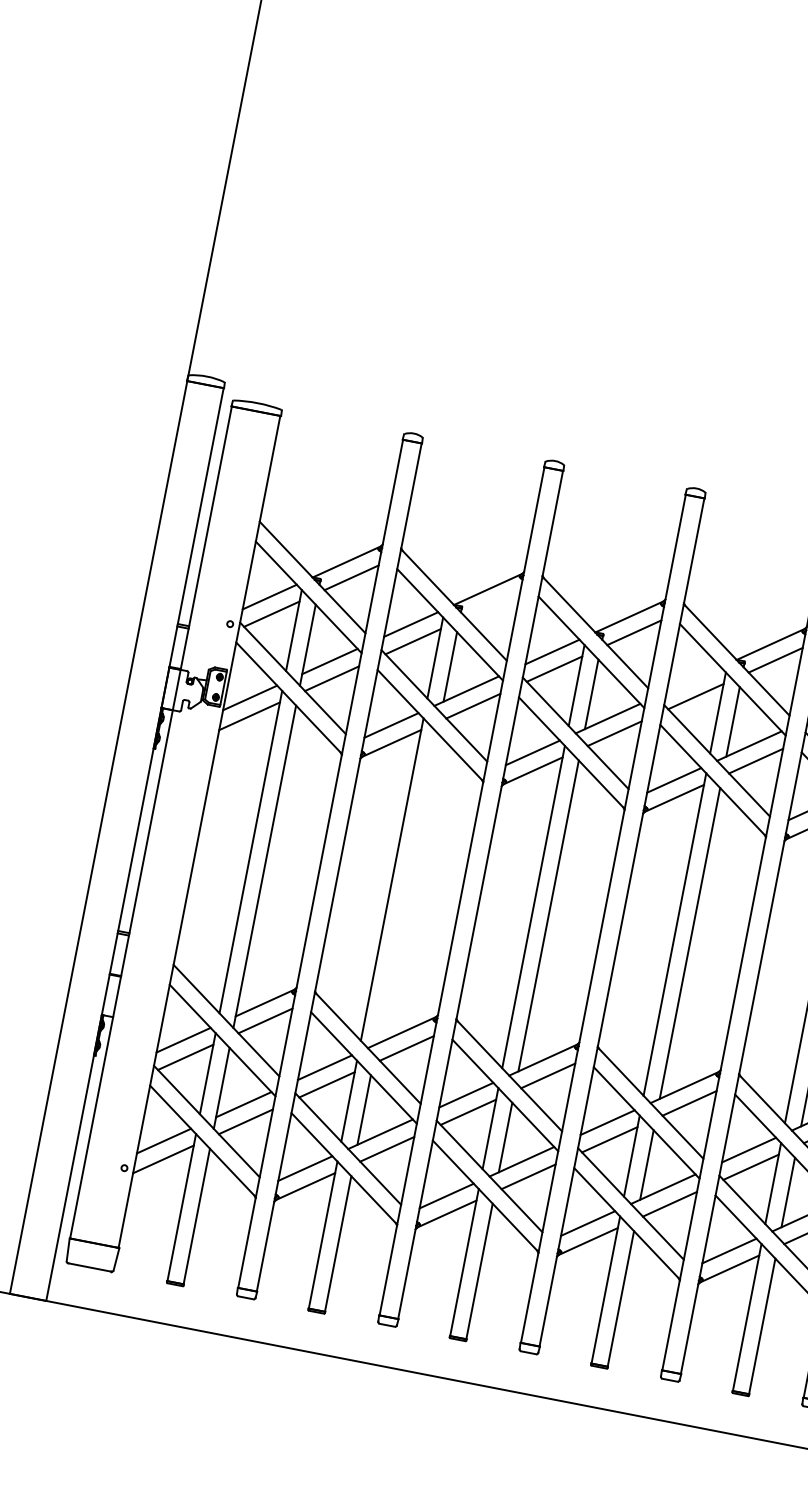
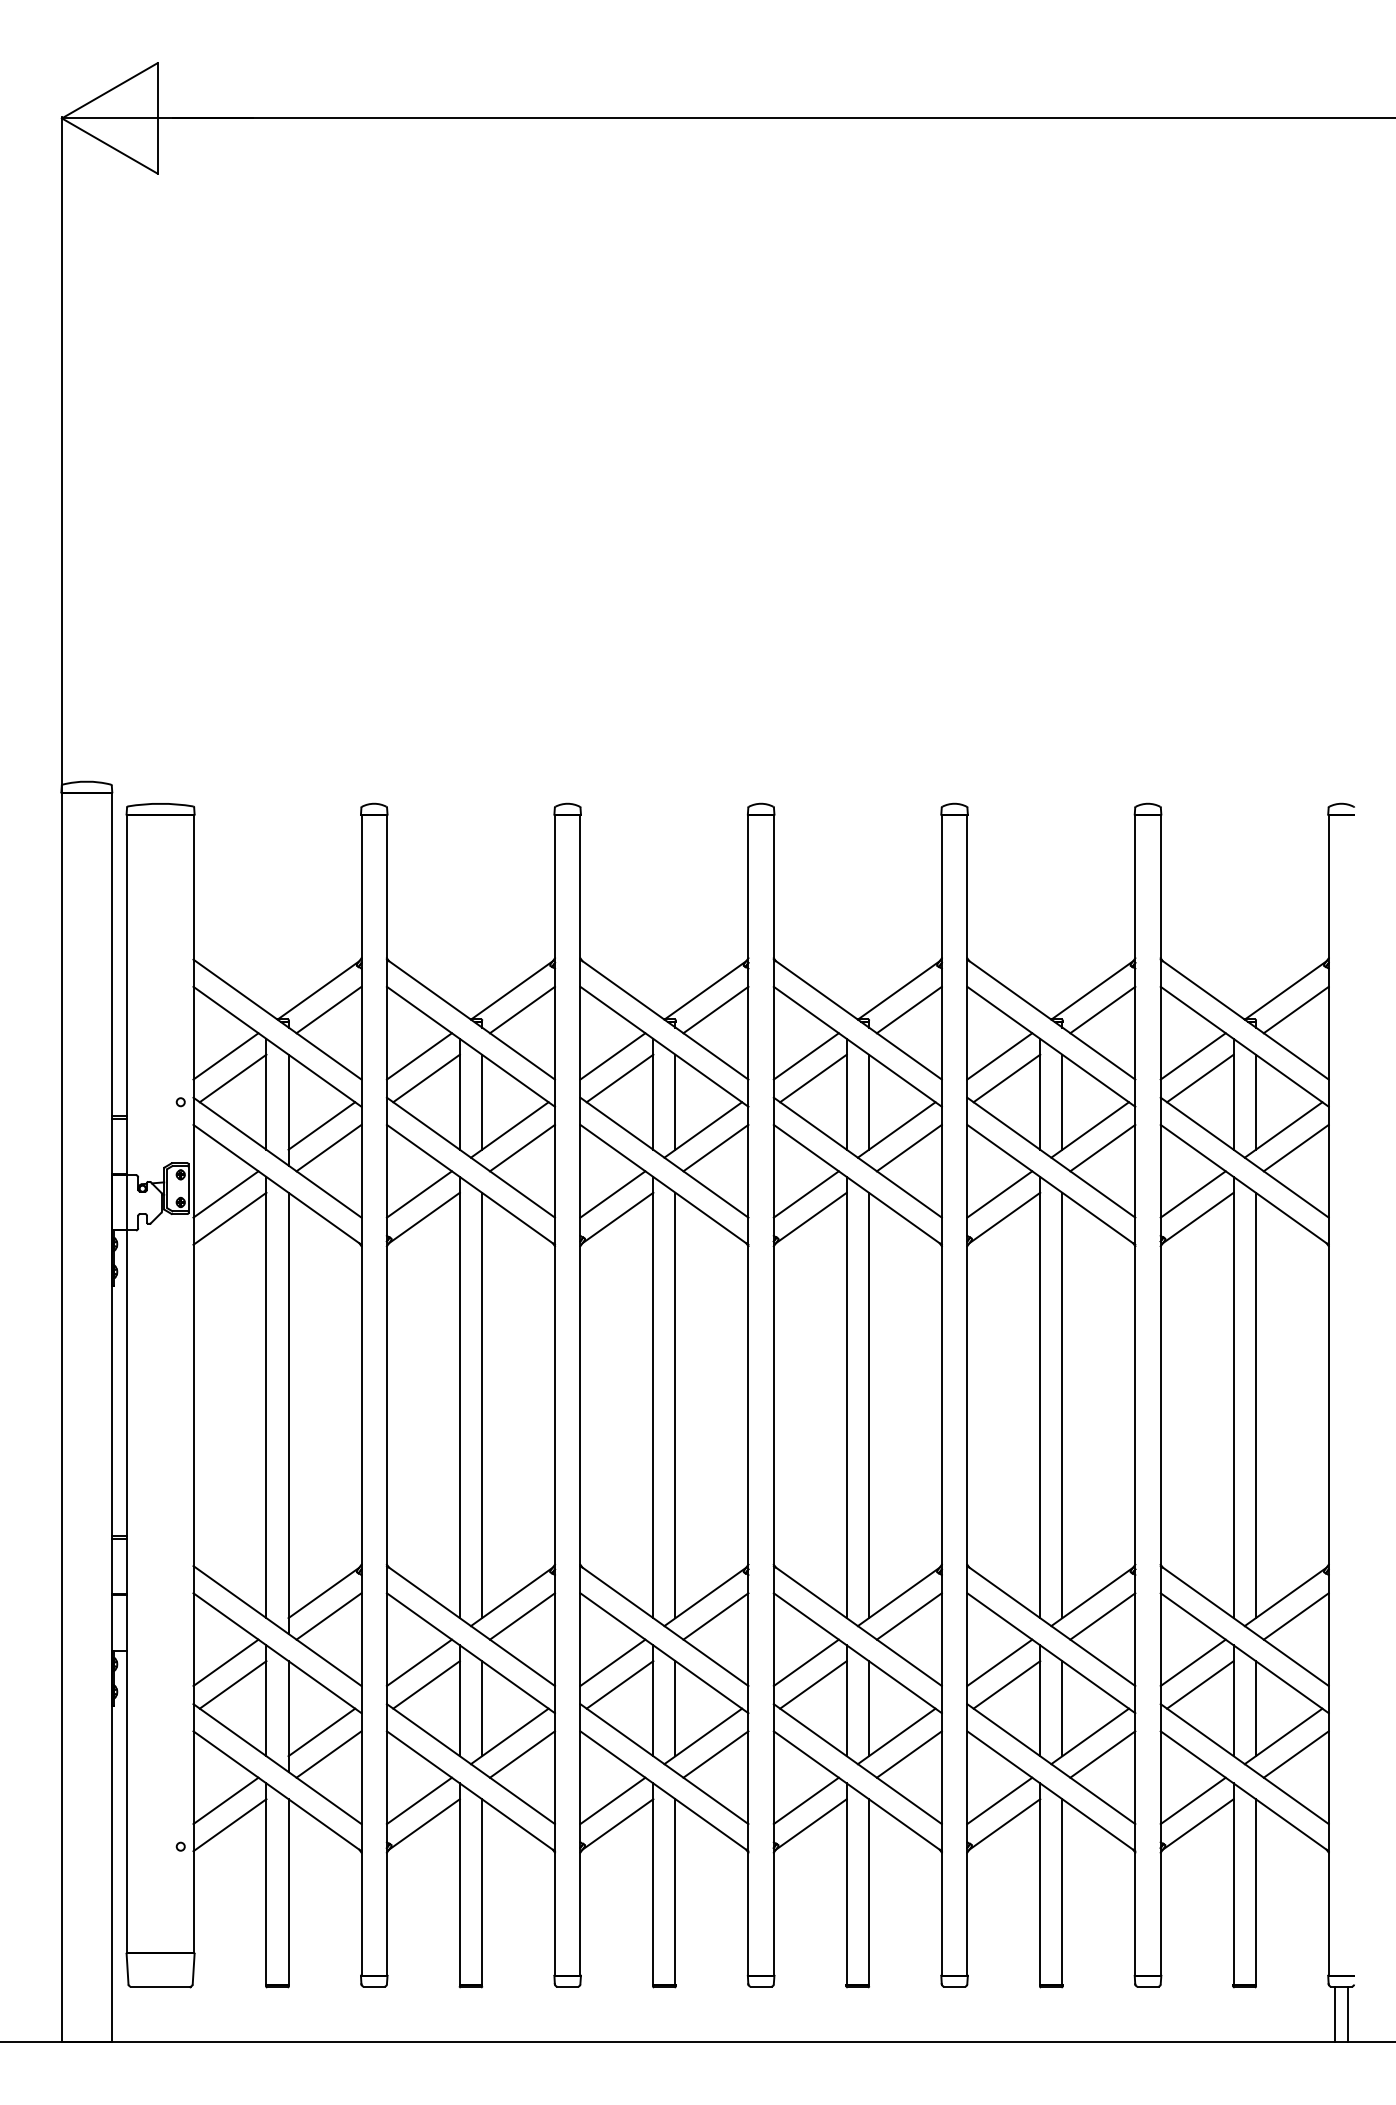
line: (492, 604) -> (521, 1009), added
line: (693, 679) -> (805, 1056), added
line: (407, 888) -> (482, 1405), added

